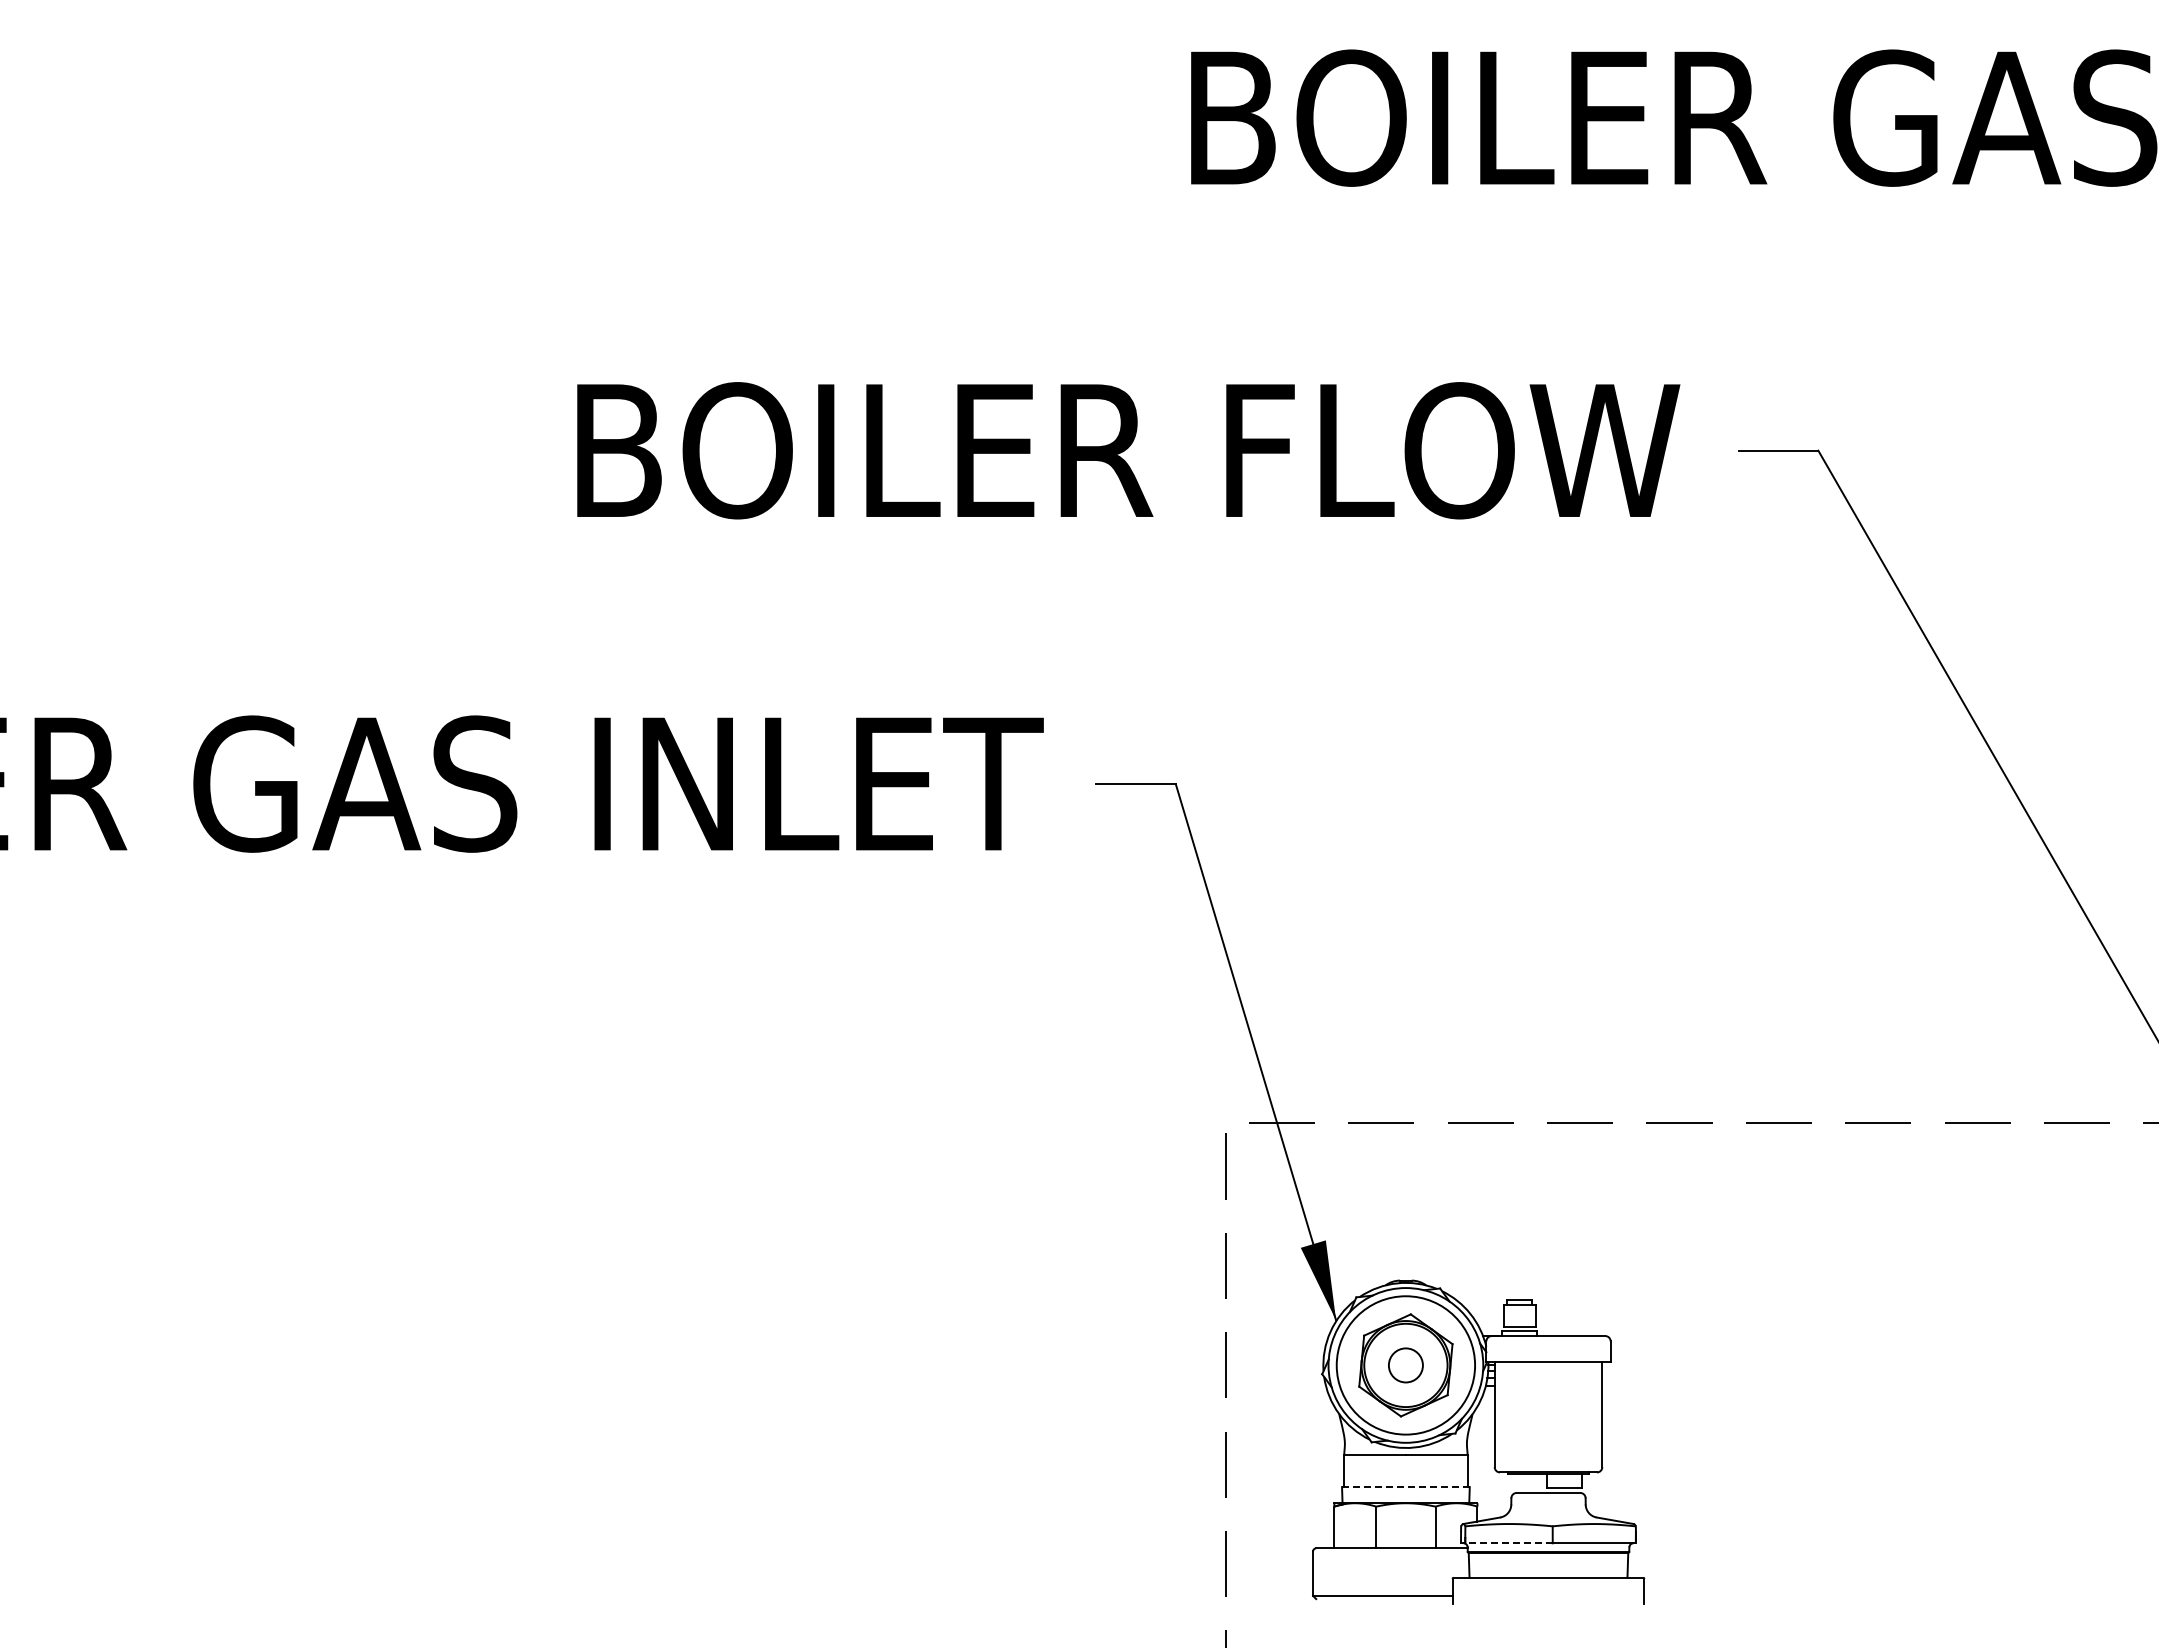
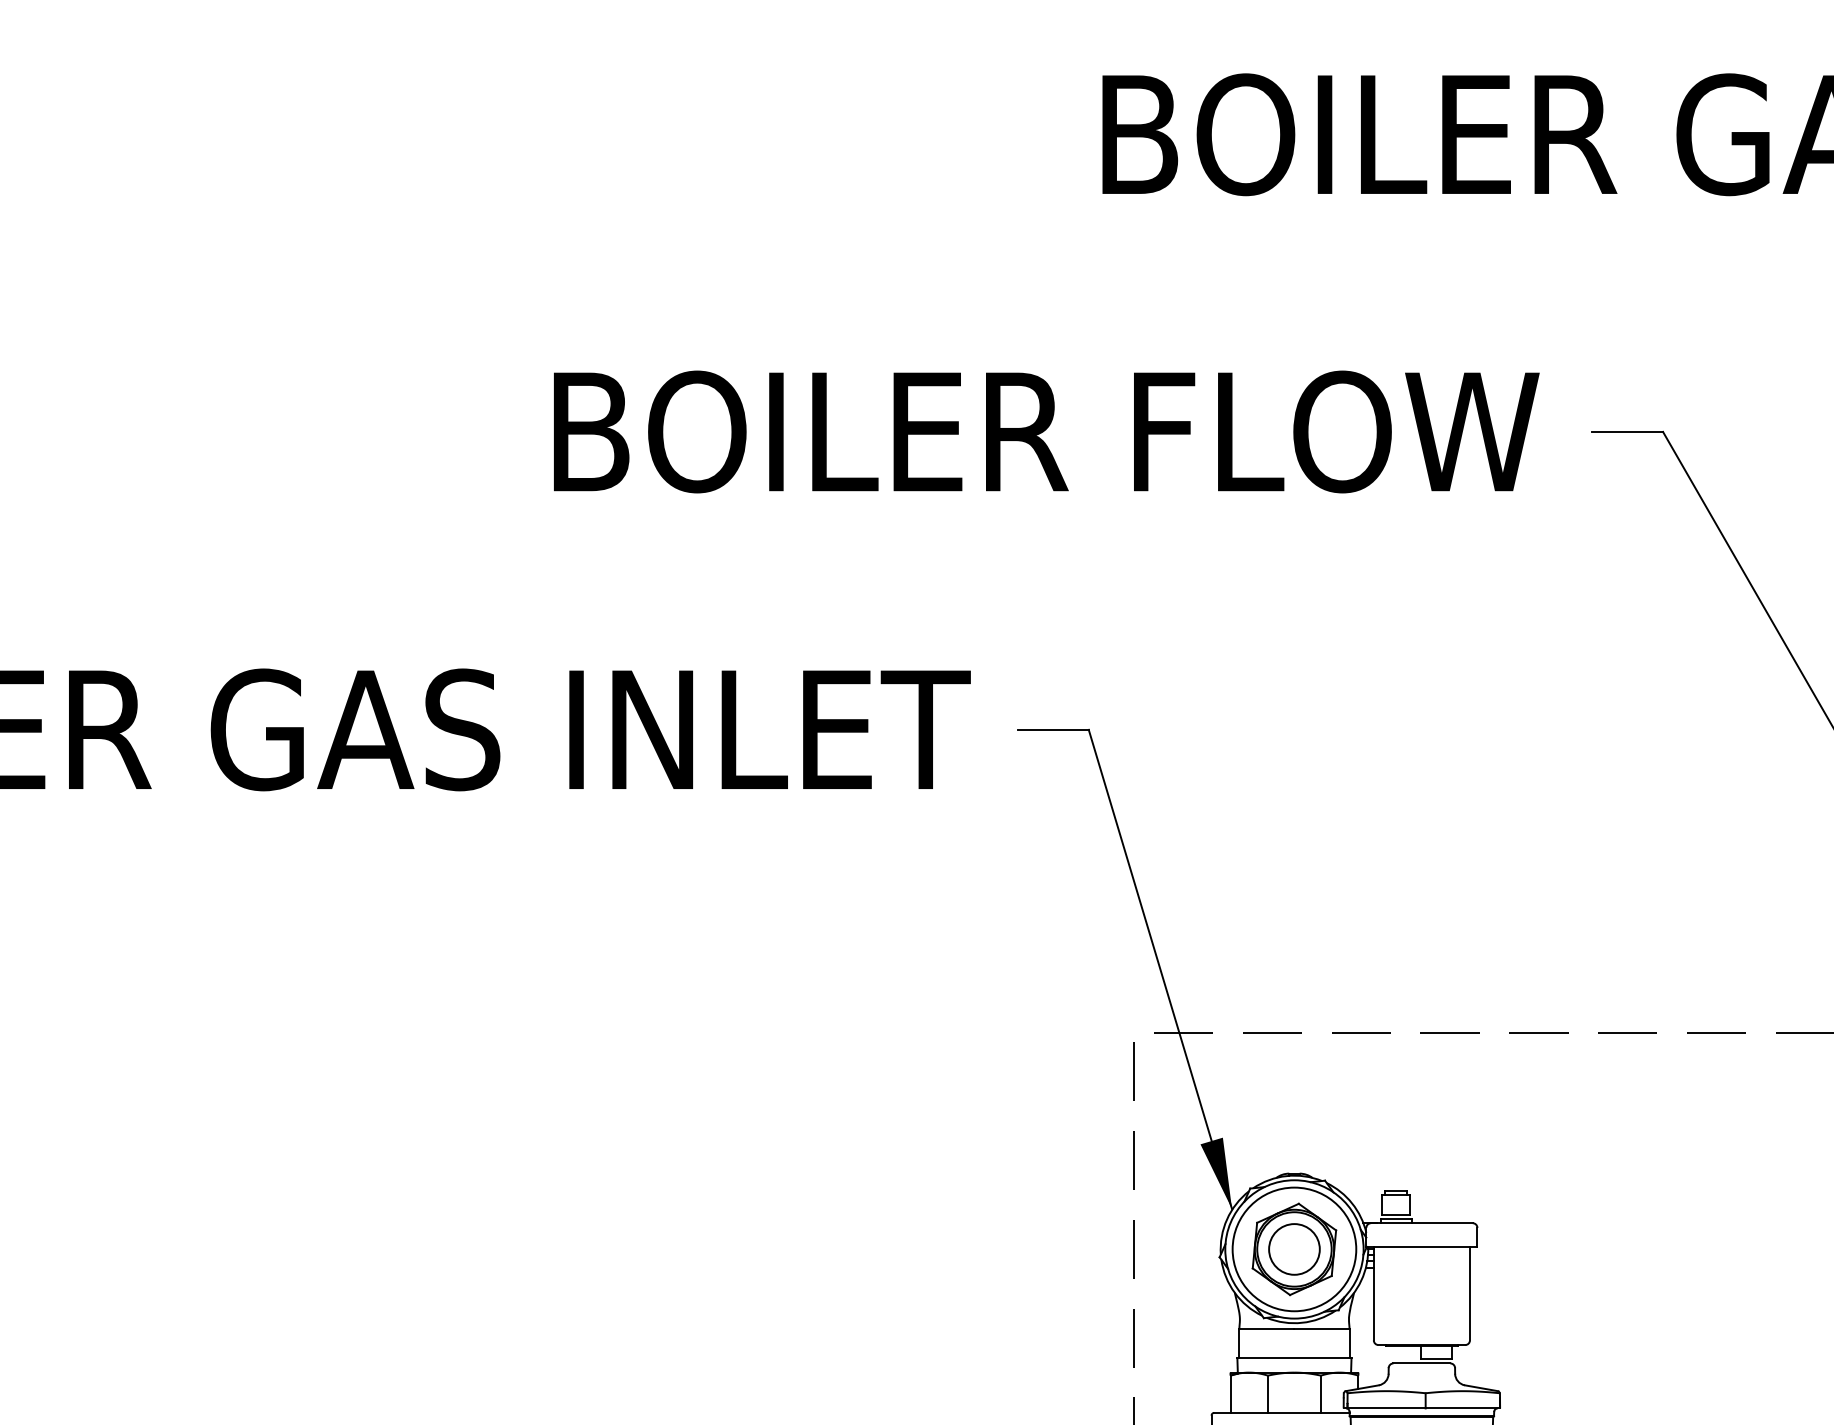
circle: (1405, 1365) -> (1294, 1249), size x1.67
line: (1405, 1487) -> (1294, 1358), dashed -> solid
line: (1509, 1543) -> (1387, 1408), dashed -> solid

